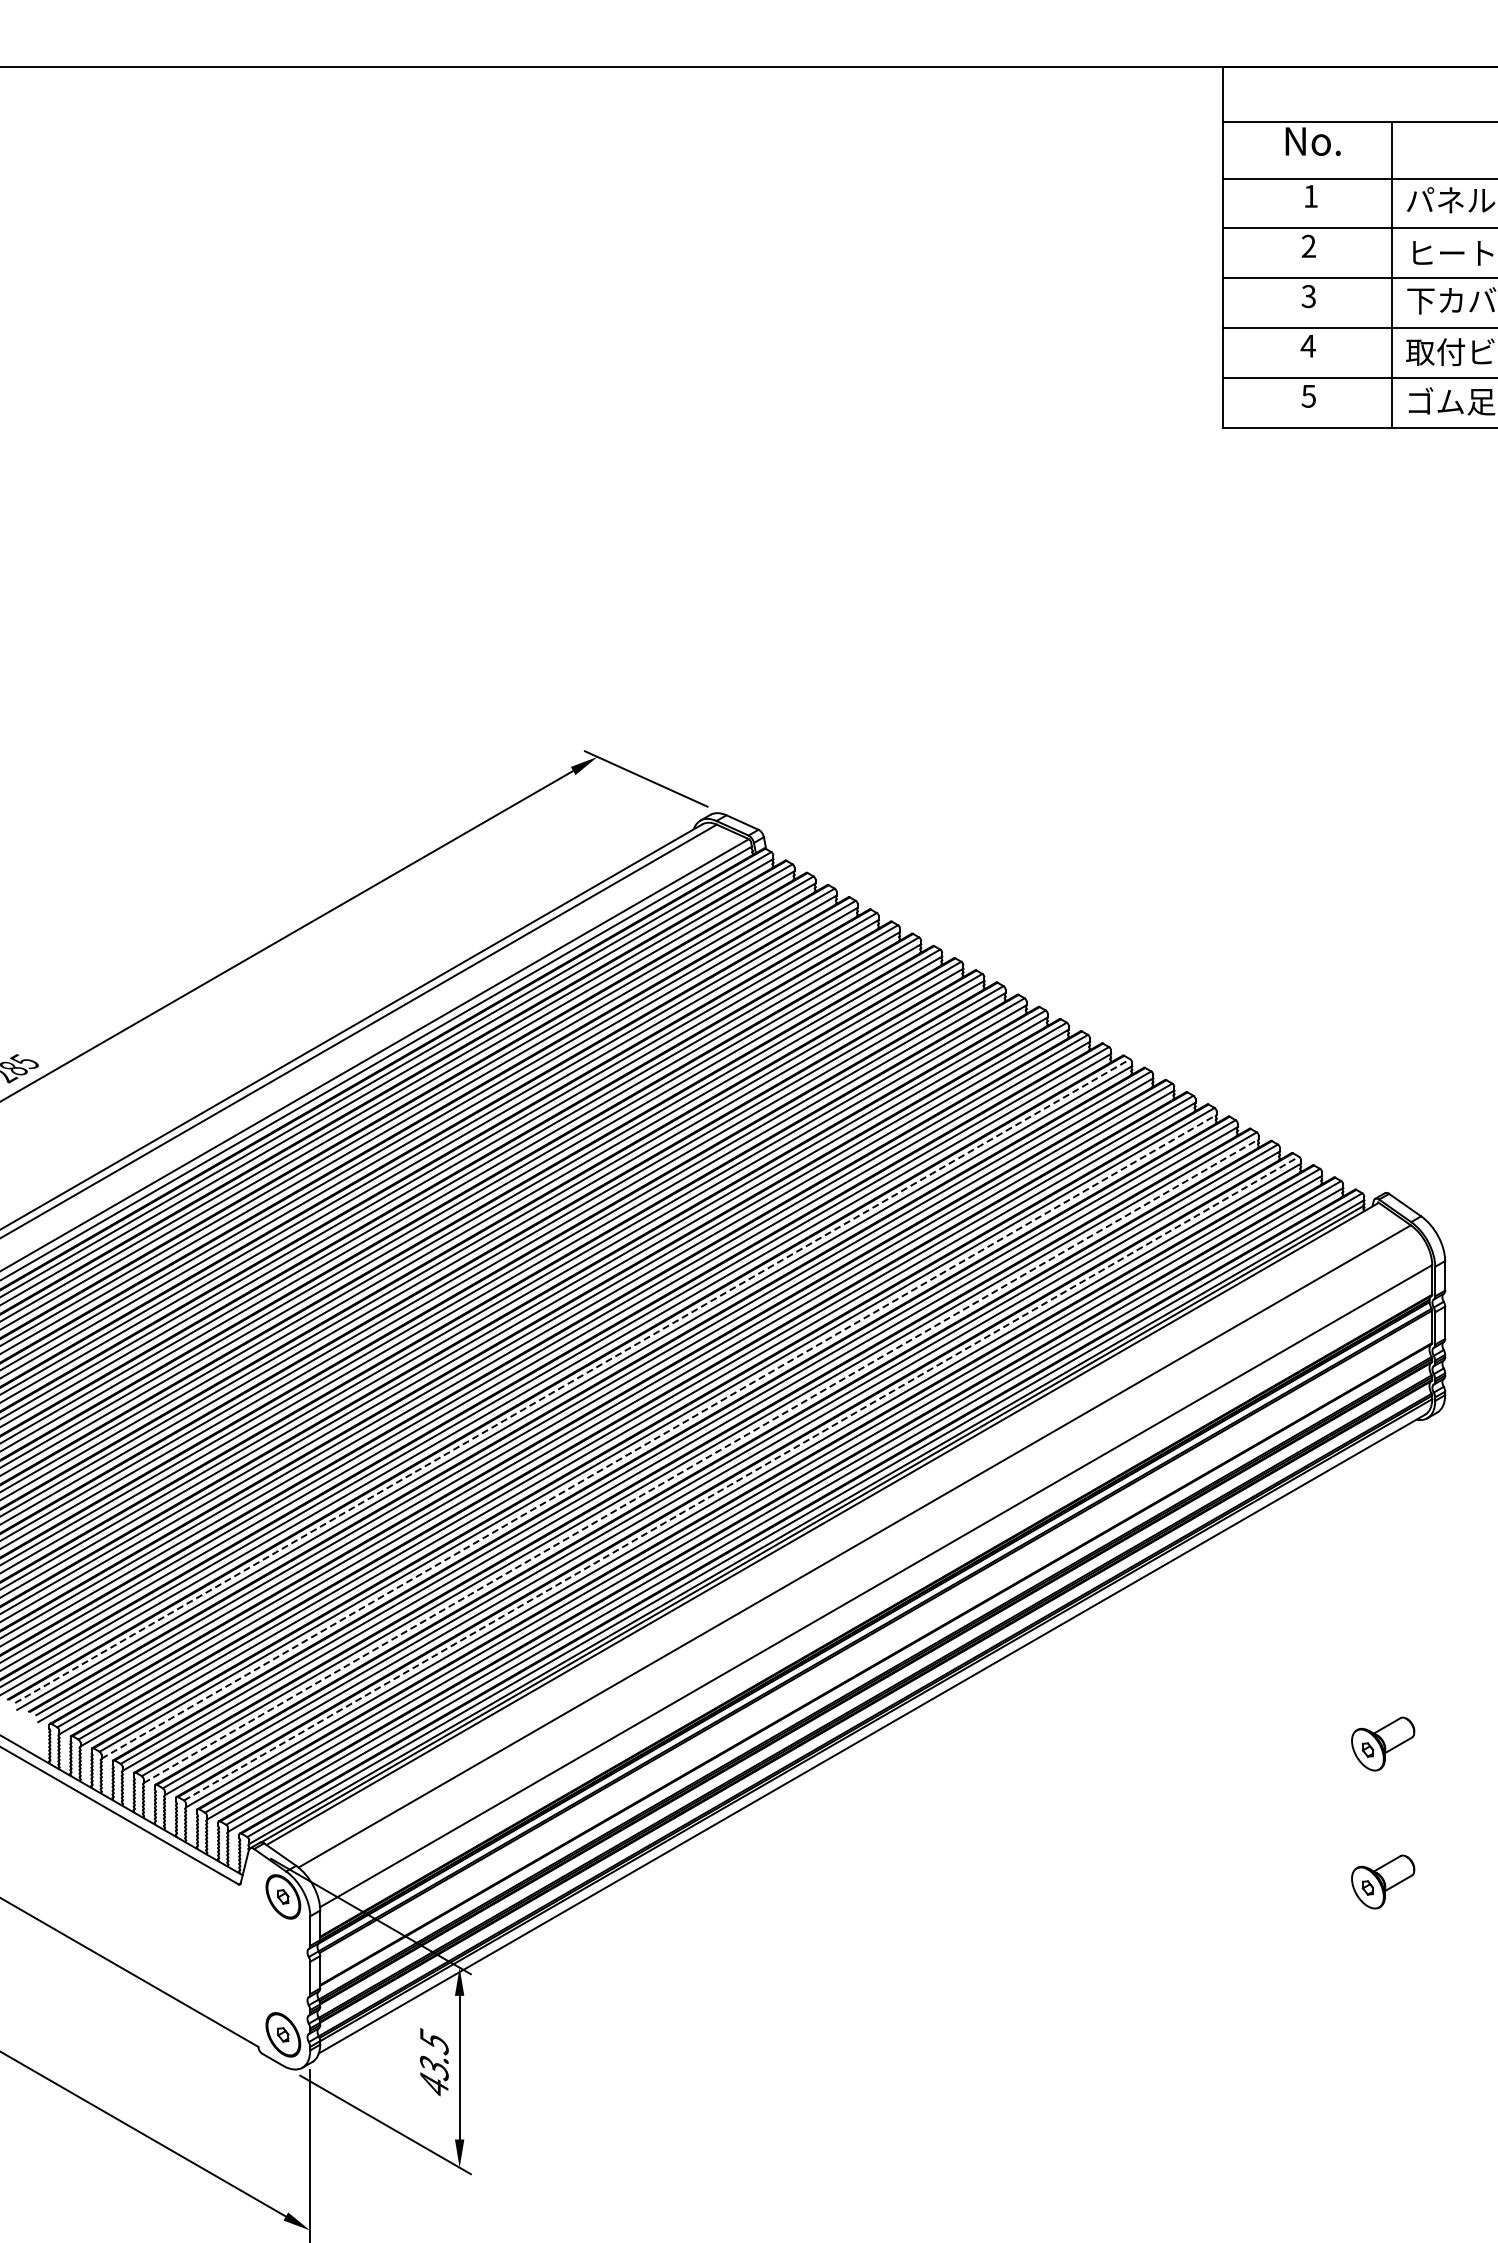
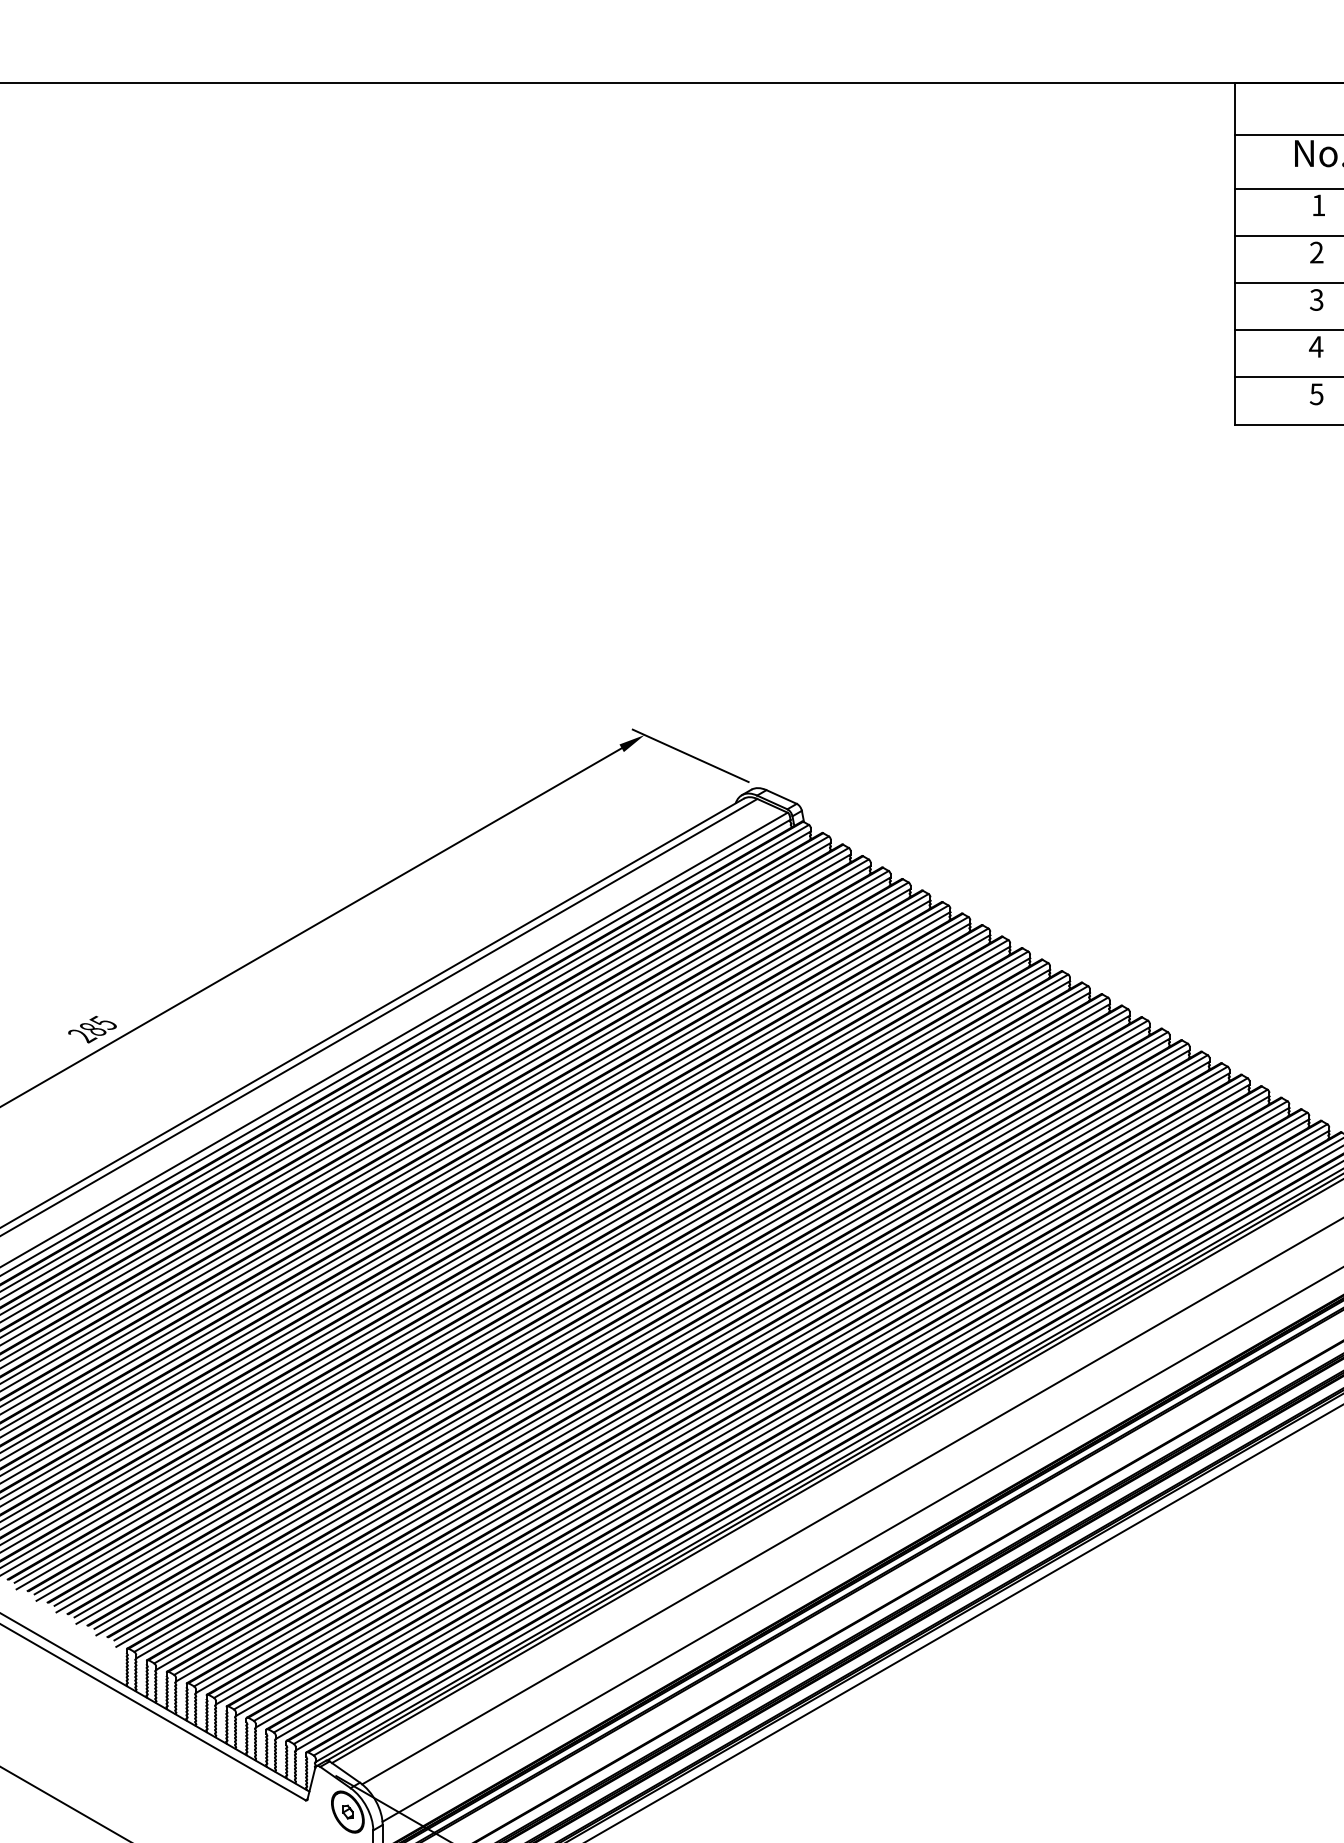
line: (572, 1381) -> (621, 1325), dashed -> solid
line: (659, 1436) -> (703, 1377), dashed -> solid
line: (701, 1461) -> (742, 1400), dashed -> solid
line: (741, 1478) -> (780, 1416), dashed -> solid

